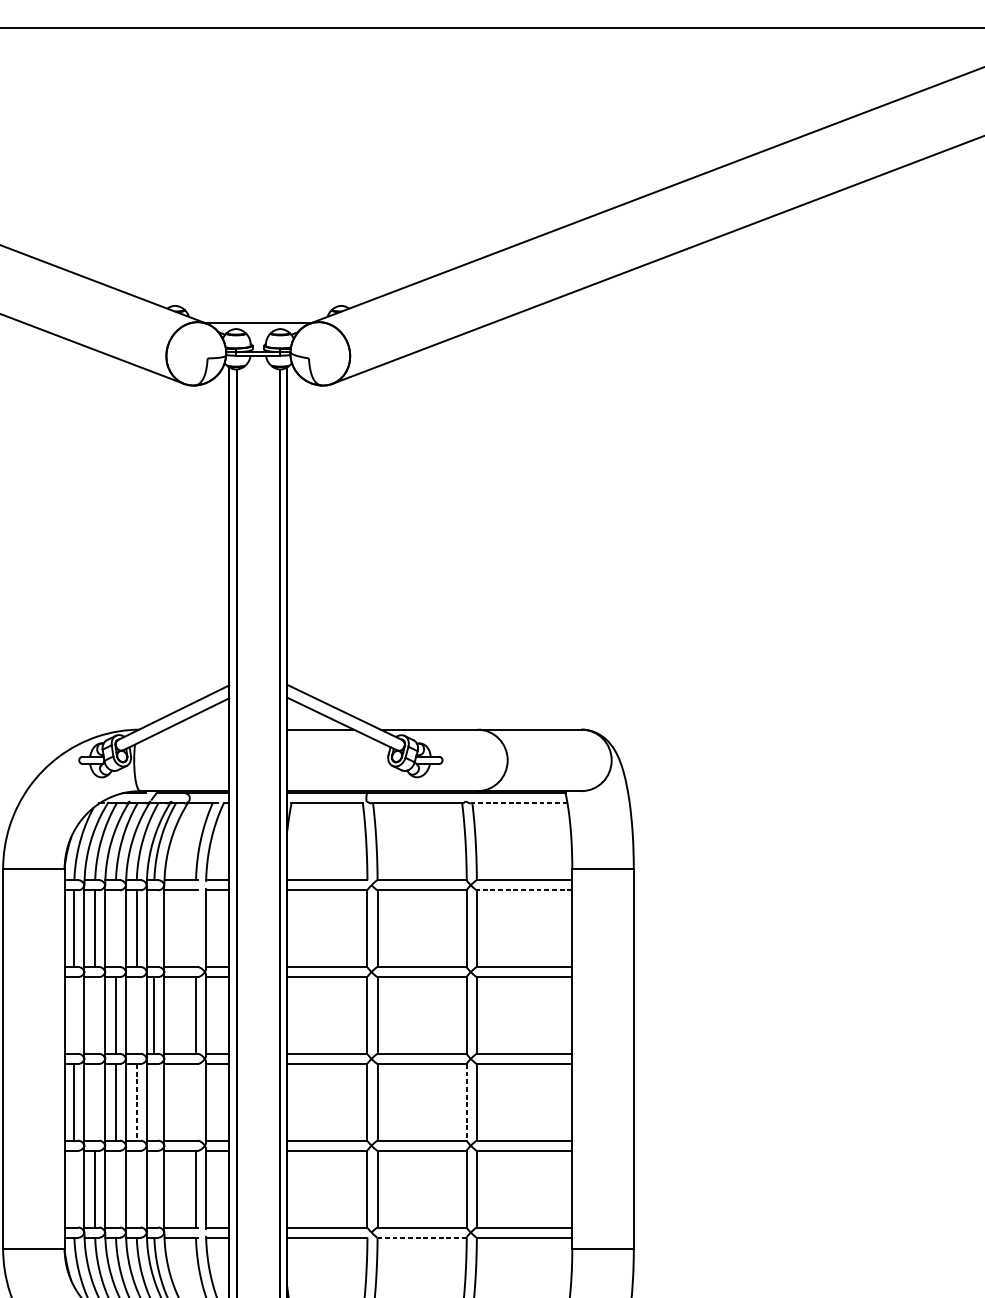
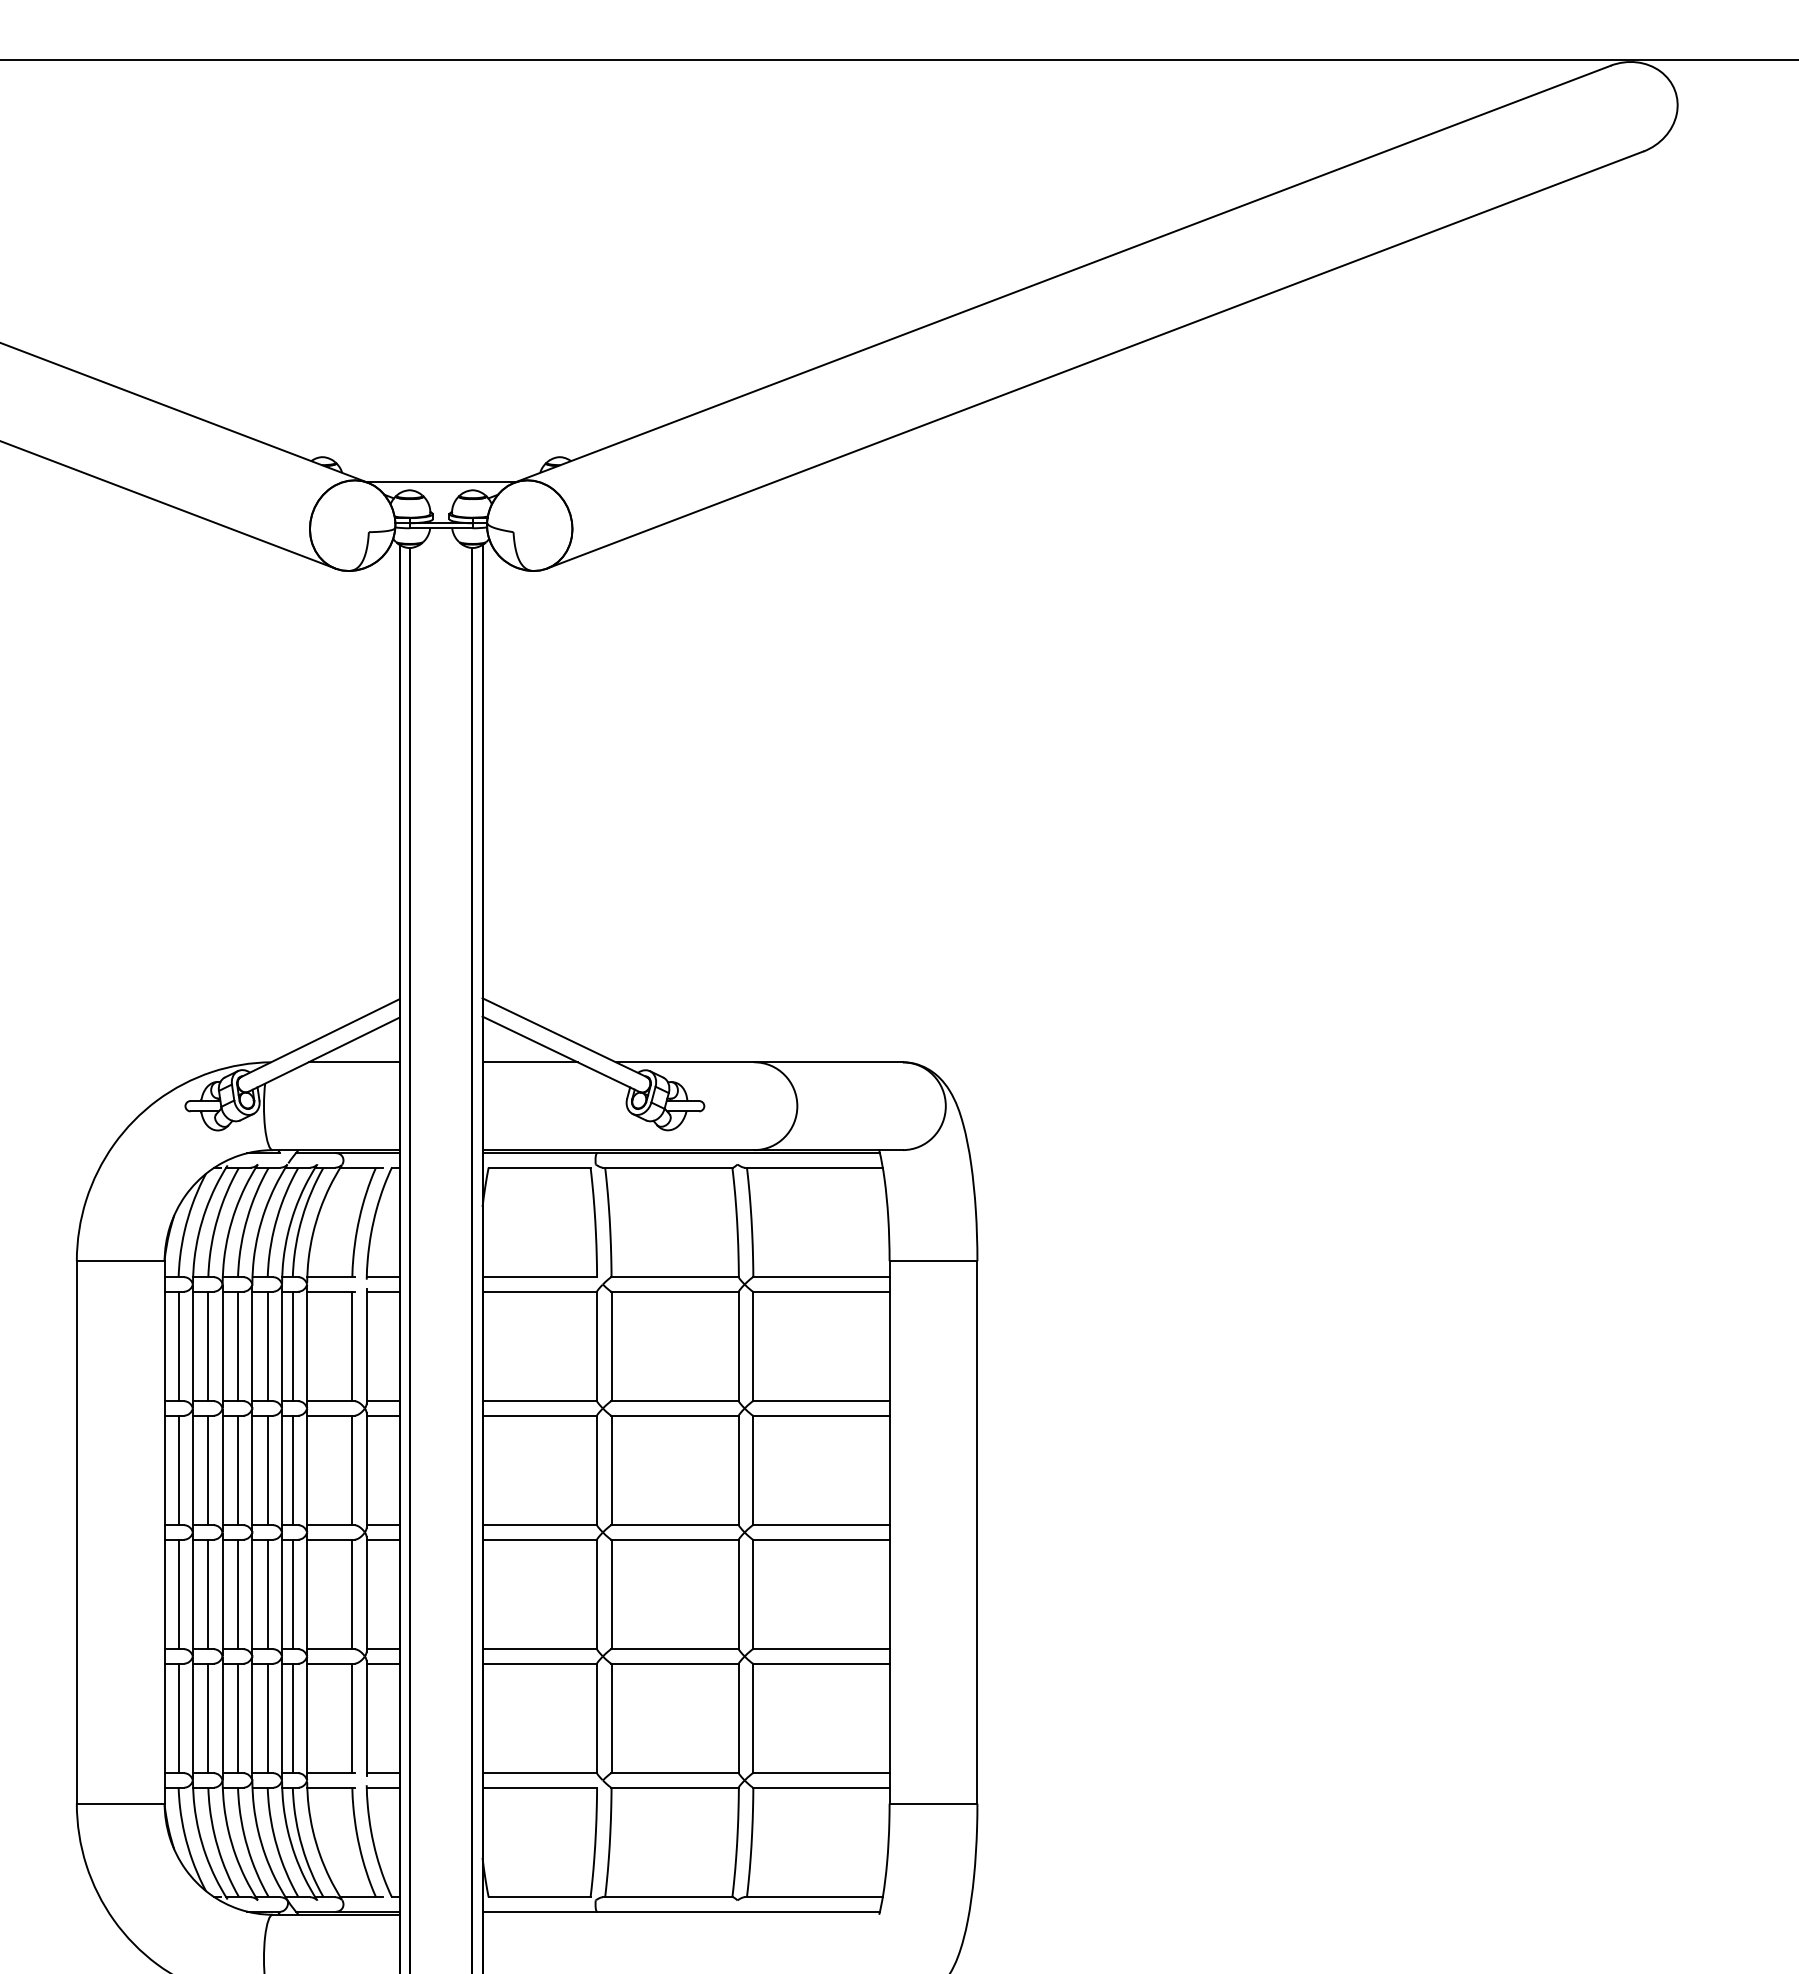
line: (196, 729) -> (353, 1062), added
line: (519, 803) -> (813, 1167), dashed -> solid
line: (523, 890) -> (820, 1291), dashed -> solid
line: (115, 928) -> (237, 1346), added
line: (154, 928) -> (292, 1346), added
line: (196, 928) -> (352, 1346), added
line: (74, 1015) -> (178, 1470), added
line: (95, 1015) -> (208, 1470), added
line: (136, 1015) -> (267, 1470), added
line: (95, 1102) -> (208, 1594), added
line: (136, 1102) -> (267, 1594), dashed -> solid
line: (154, 1102) -> (292, 1594), added
line: (196, 1102) -> (352, 1594), added
line: (466, 1102) -> (738, 1594), dashed -> solid
line: (74, 1189) -> (178, 1718), added
line: (115, 1189) -> (237, 1718), added
line: (136, 1189) -> (267, 1718), added
line: (154, 1189) -> (292, 1718), added
line: (422, 1237) -> (675, 1787), dashed -> solid

